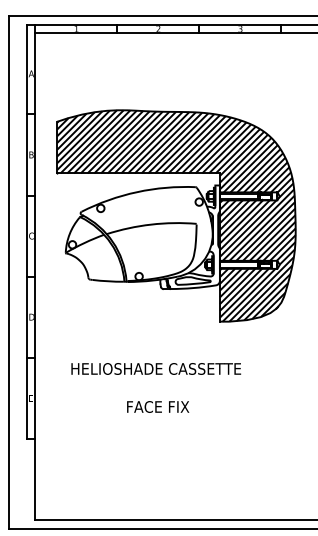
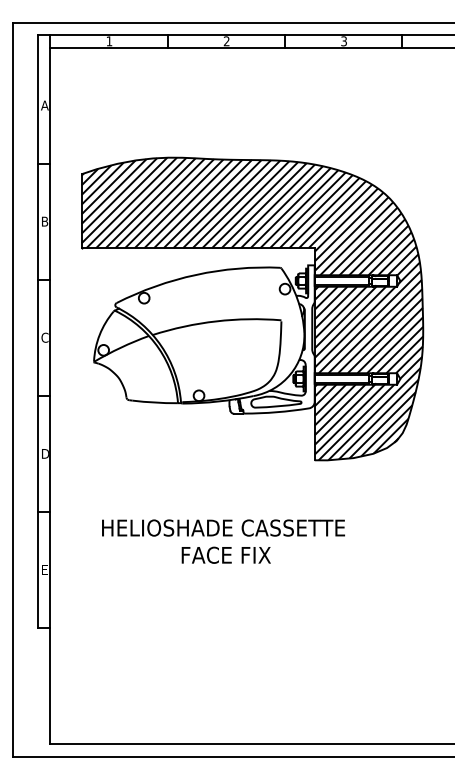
text: (158, 406) -> (226, 554), moved

